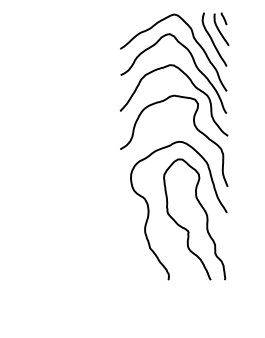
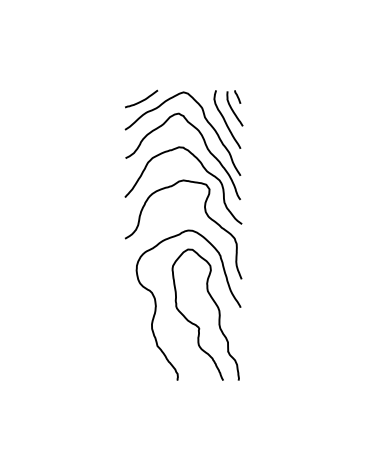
curve: (136, 21) -> (142, 99), added

